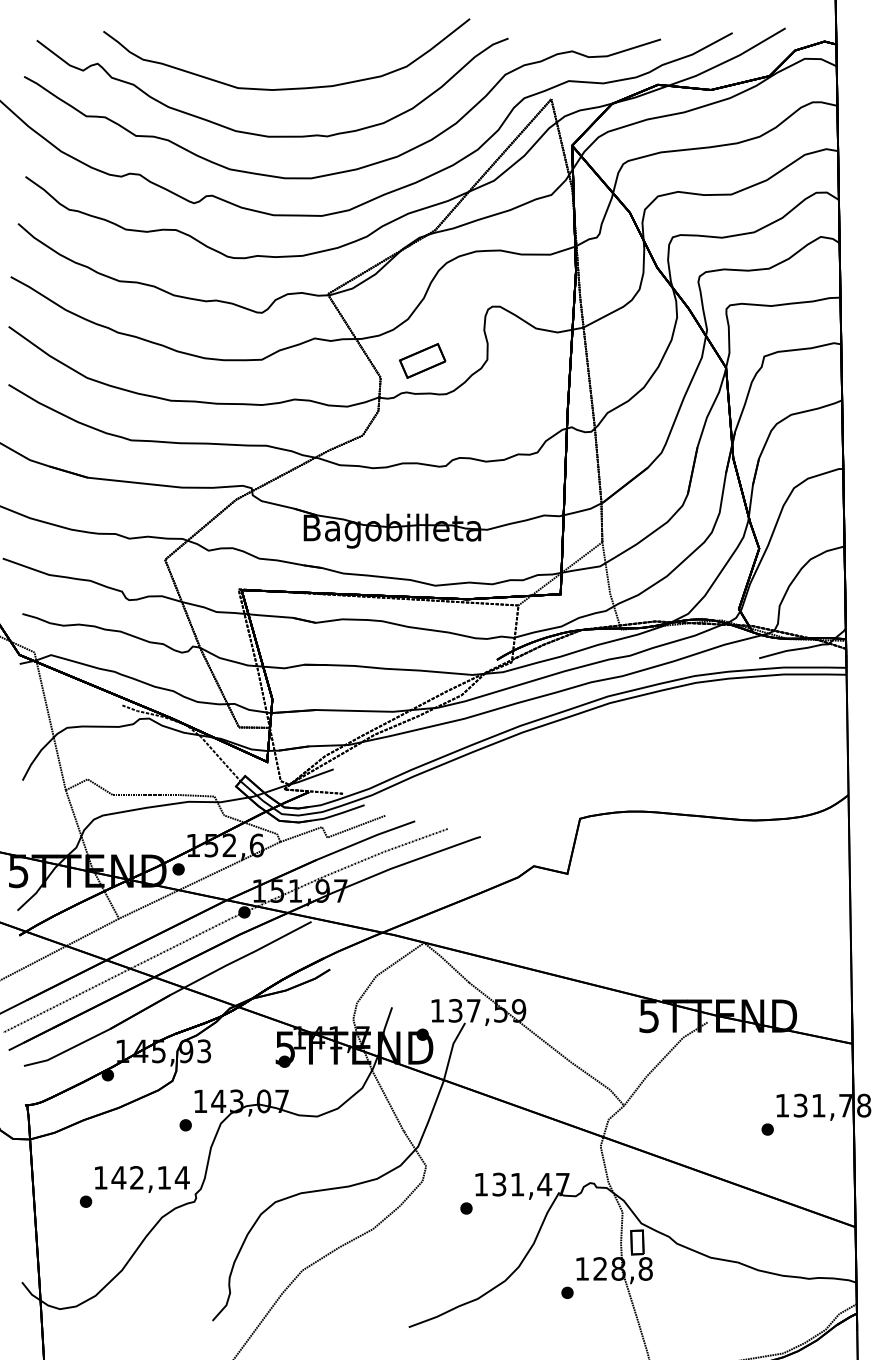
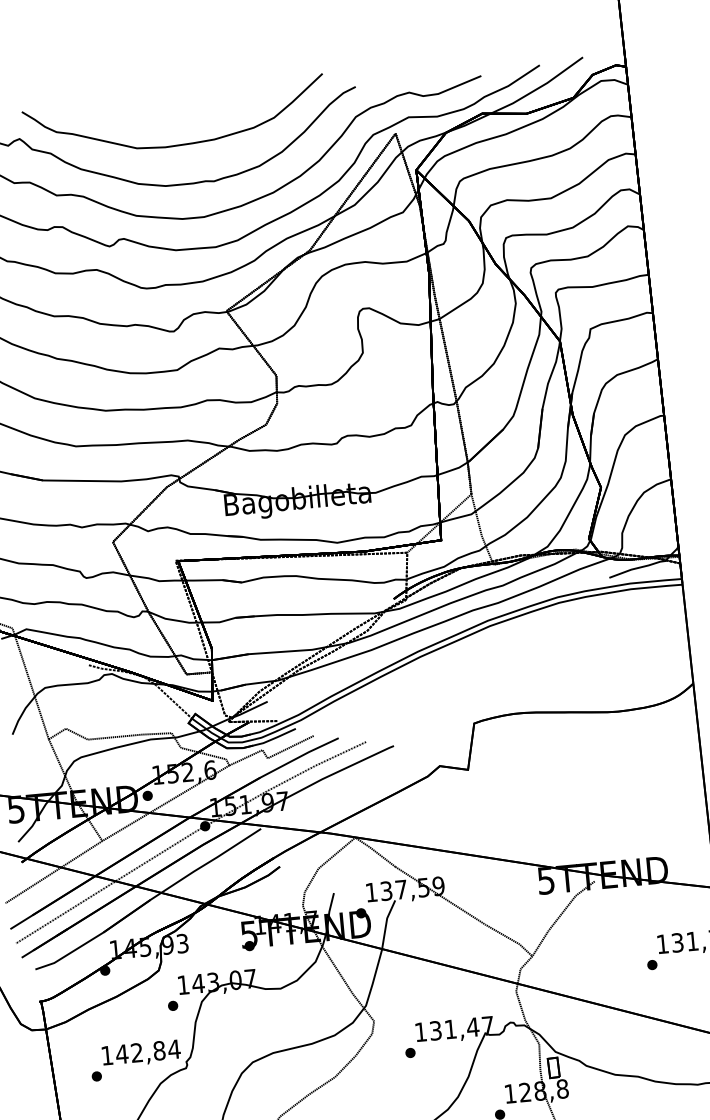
part: (422, 360) -> (309, 358), removed
text: (164, 1177) -> (159, 1050), 142,14 -> 142,84

